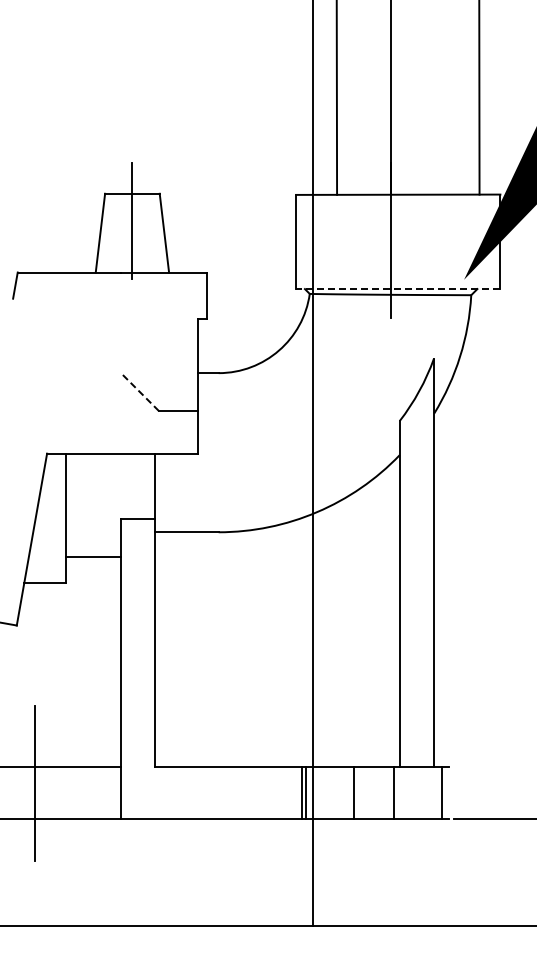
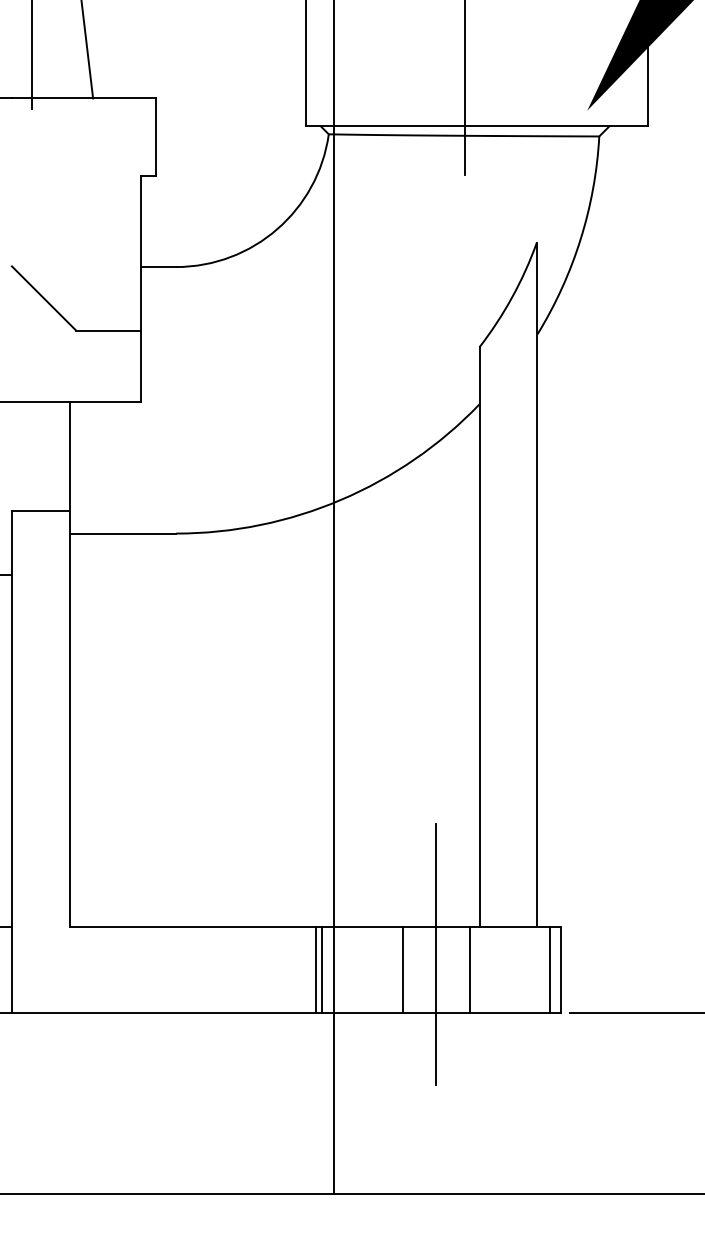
line: (397, 289) -> (475, 126), dashed -> solid
line: (139, 391) -> (43, 297), dashed -> solid
line: (373, 783) -> (435, 954), added
line: (448, 792) -> (561, 969), added

